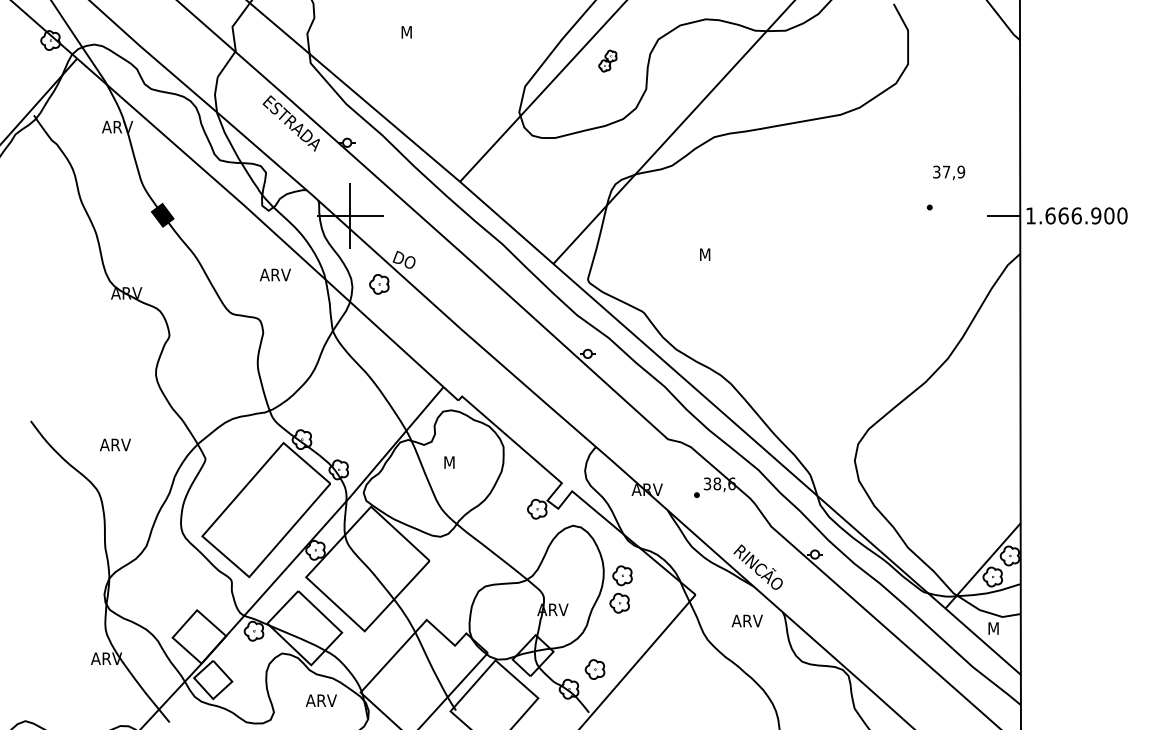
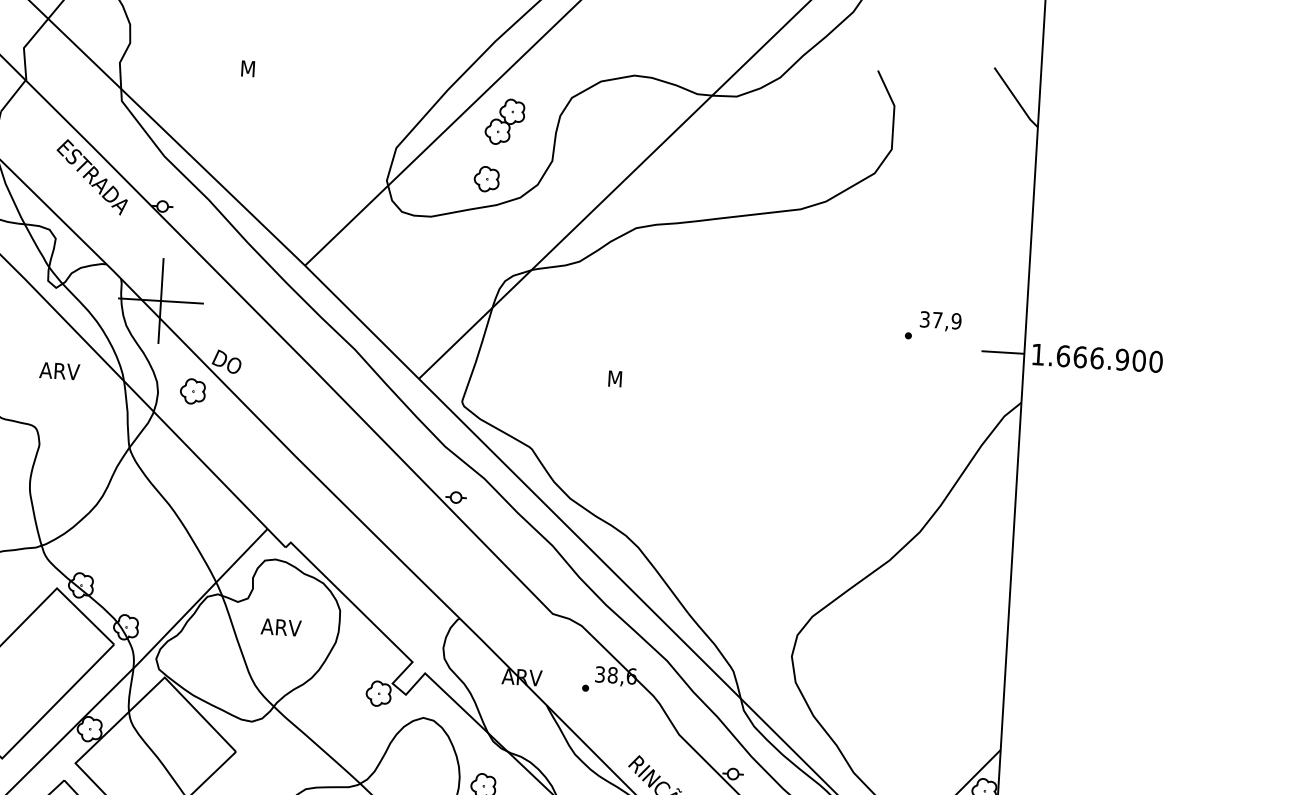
part: (607, 60) -> (504, 120), size x1.67
part: (596, 106) -> (486, 179), added
text: (949, 172) -> (941, 320), moved
text: (458, 462) -> (280, 627), M -> ARV

